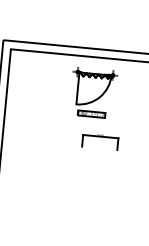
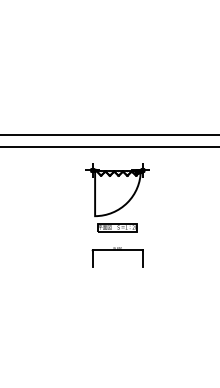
part: (100, 136) -> (117, 250), moved

